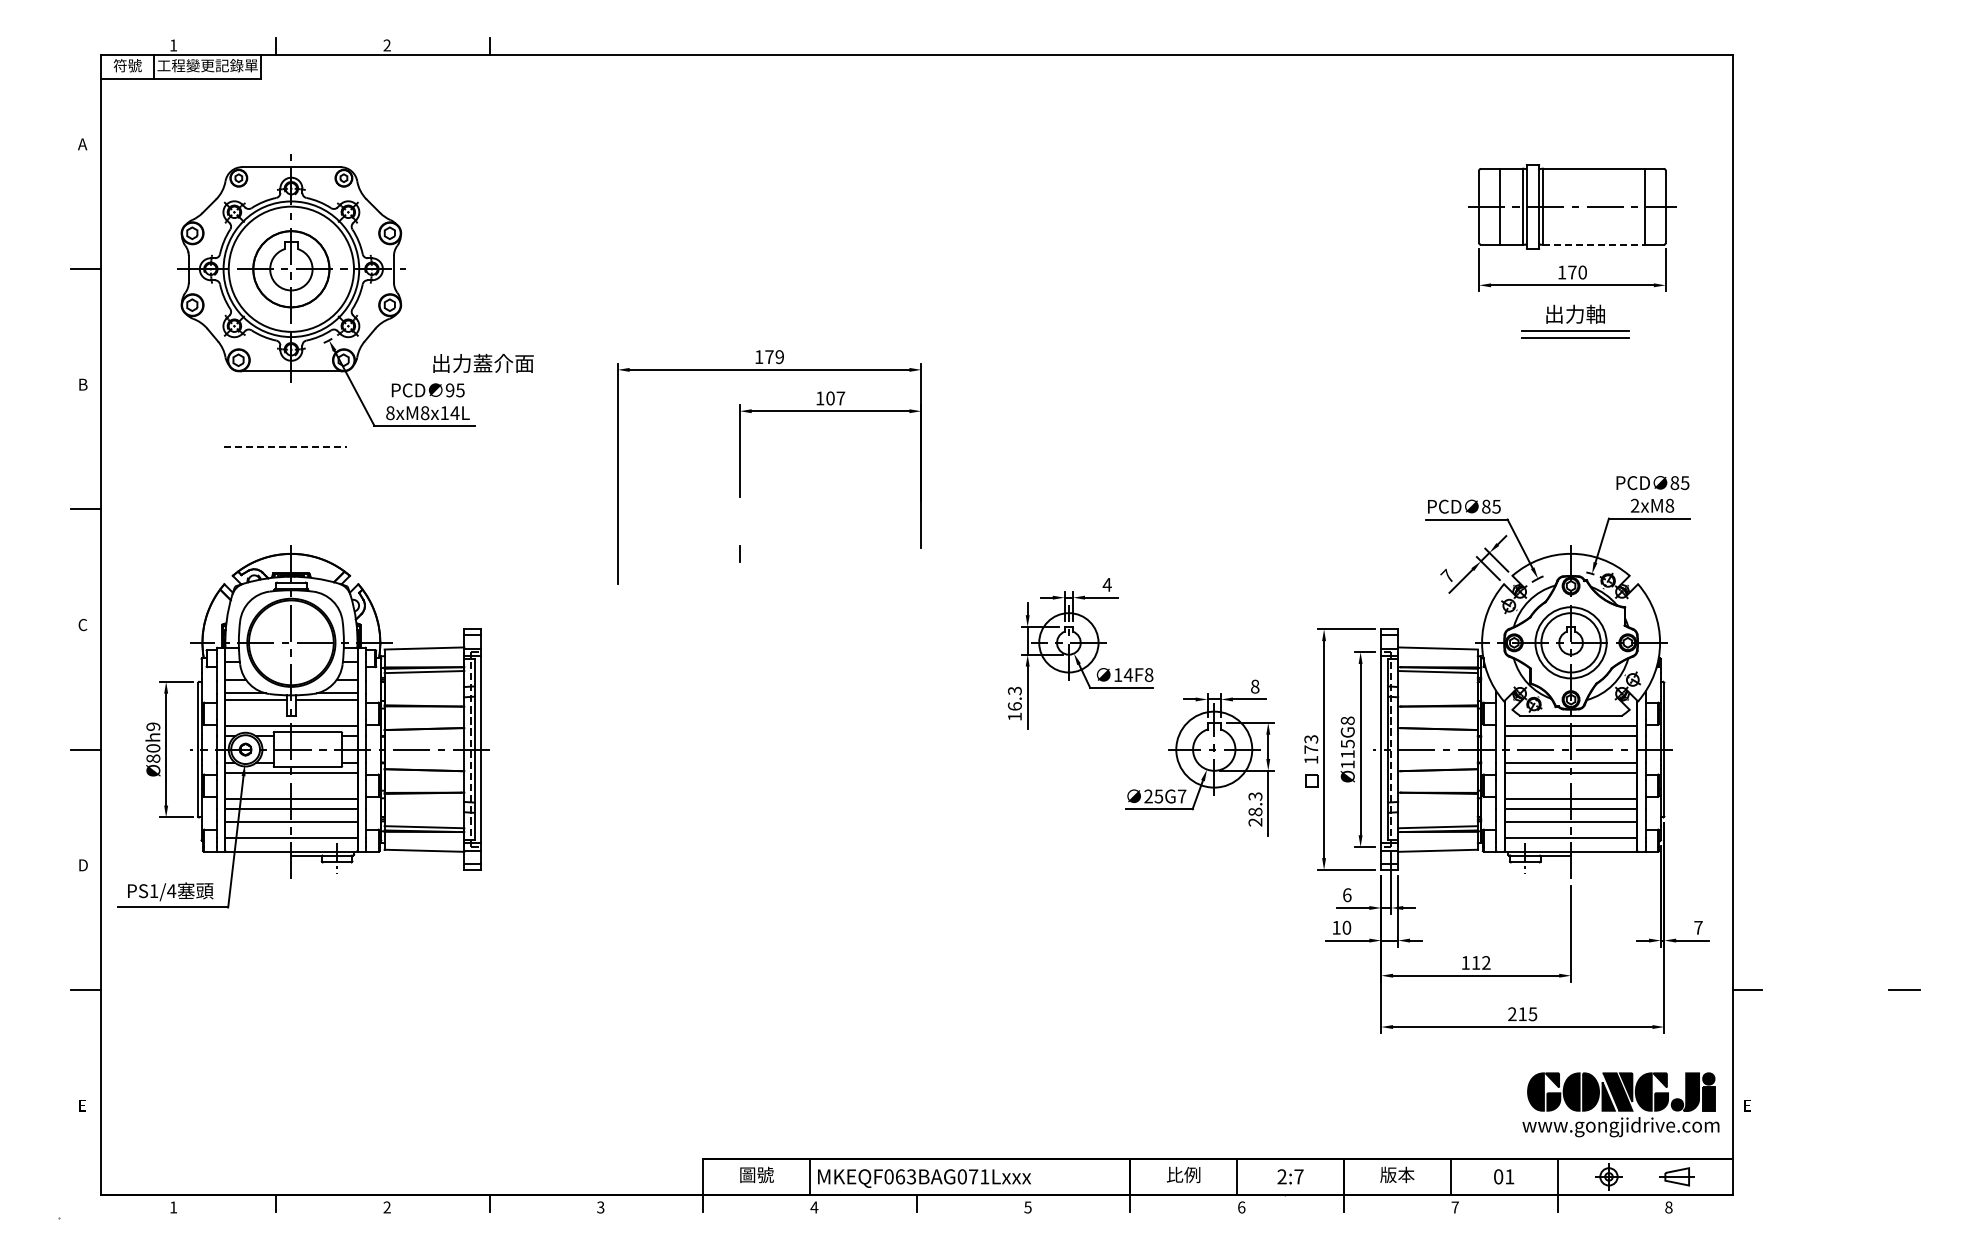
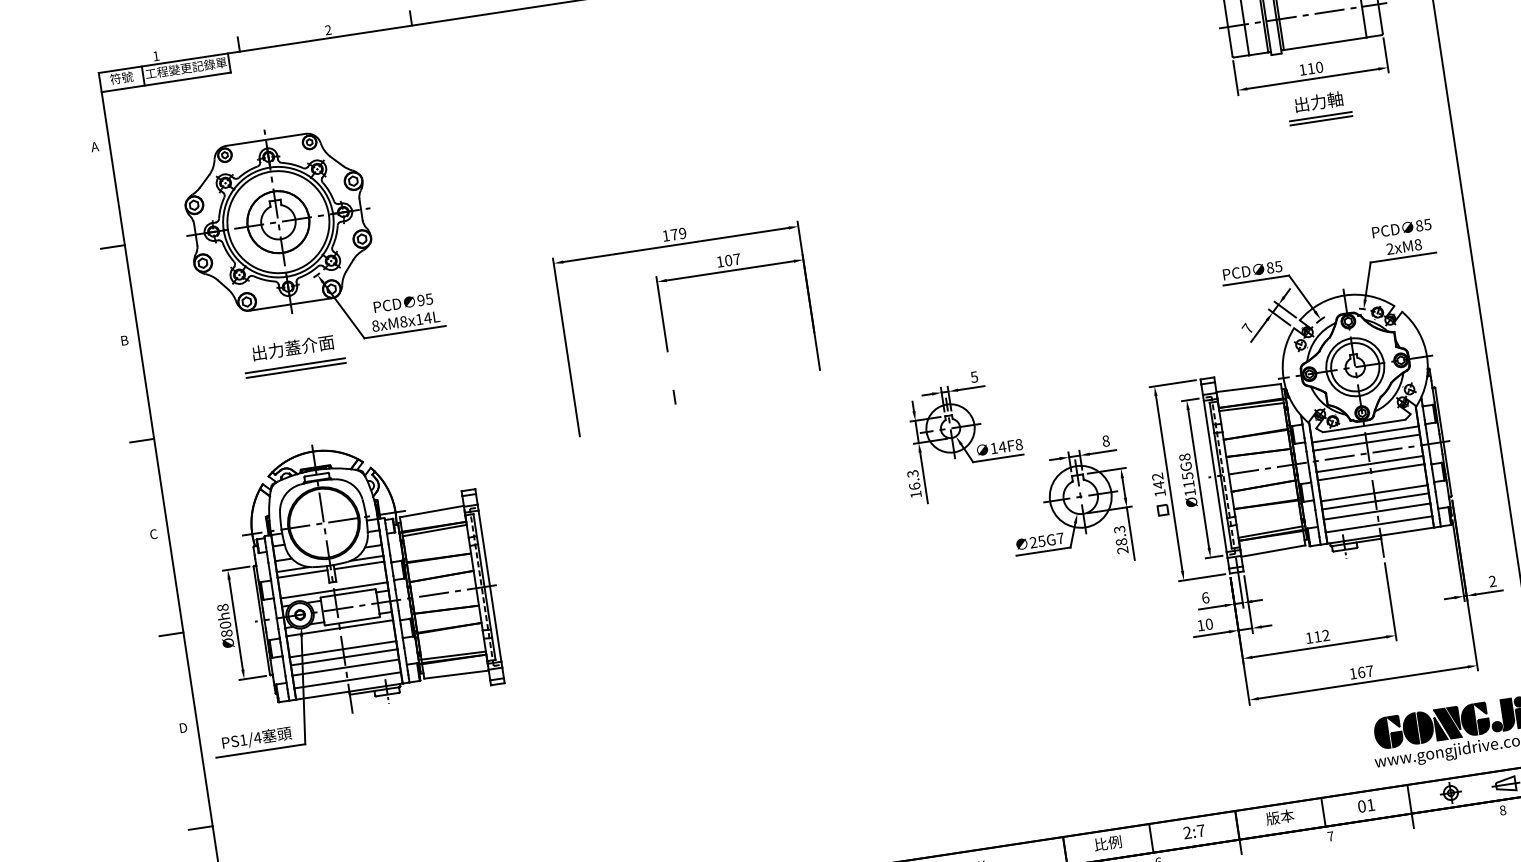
line: (1594, 244) -> (1325, 43), dashed -> solid
text: (1572, 272) -> (1311, 68), 170 -> 110
part: (1574, 335) -> (1320, 119), size x0.71
text: (483, 362) -> (293, 347), moved
line: (286, 446) -> (296, 365), dashed -> solid
line: (285, 452) -> (295, 370), added
text: (1106, 584) -> (973, 376), 4 -> 5
text: (153, 726) -> (223, 607), Ø80h9 -> Ø80h8
text: (1311, 744) -> (1158, 480), 173 -> 142
text: (1698, 927) -> (1492, 581), 7 -> 2
text: (1522, 1014) -> (1361, 672), 215 -> 167

